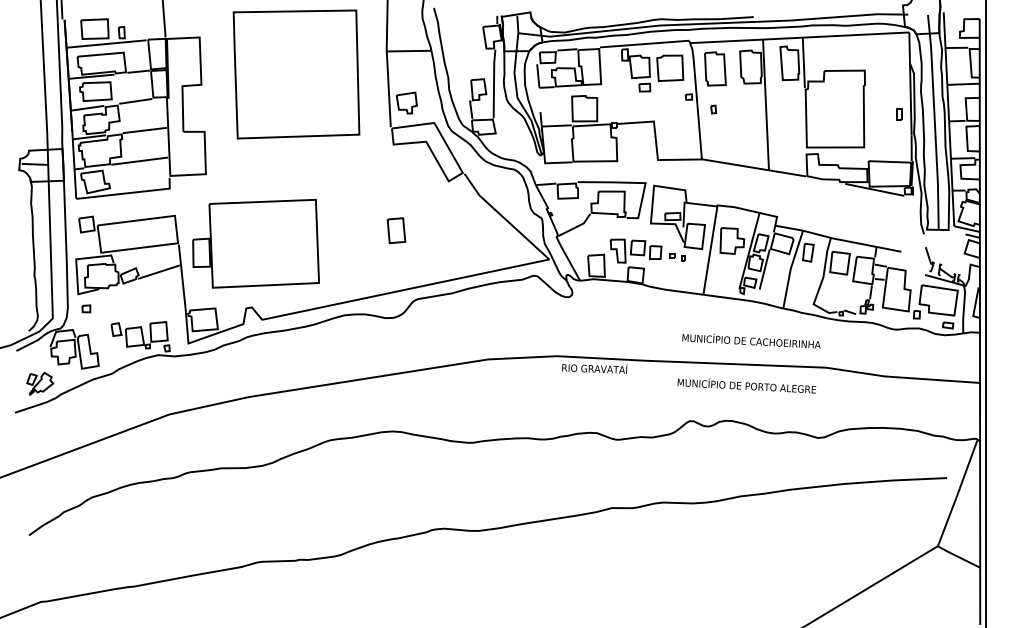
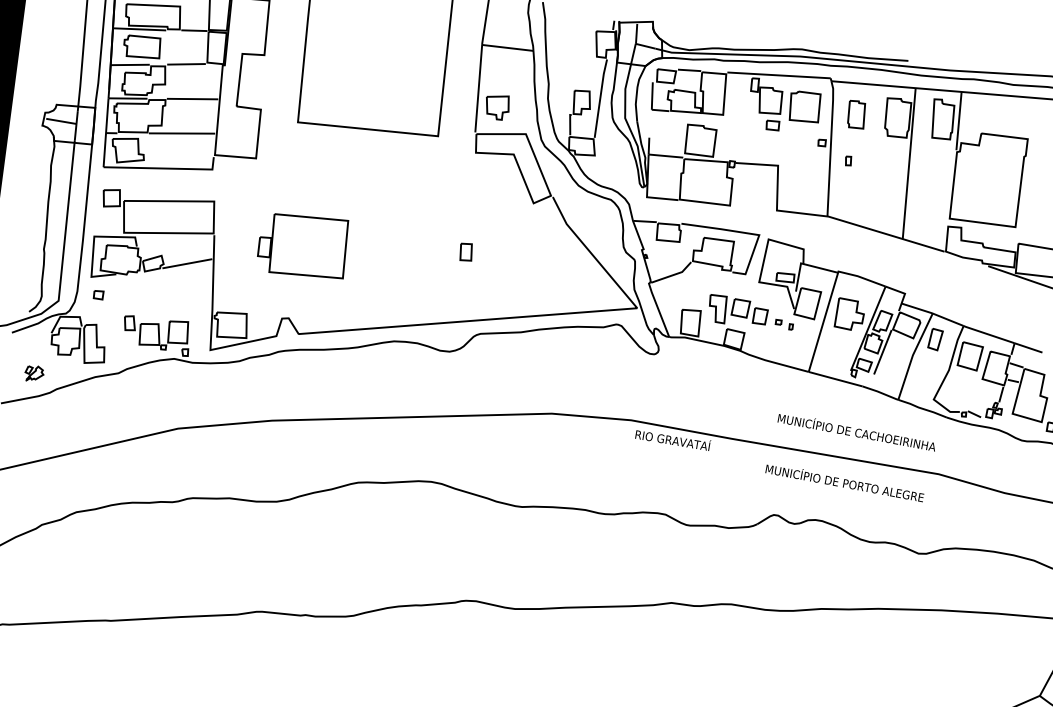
part: (715, 68) -> (856, 114), size x0.7
part: (396, 230) -> (466, 251), size x0.6
part: (255, 243) -> (302, 245), size x0.6
part: (40, 383) -> (34, 373), size x0.6

